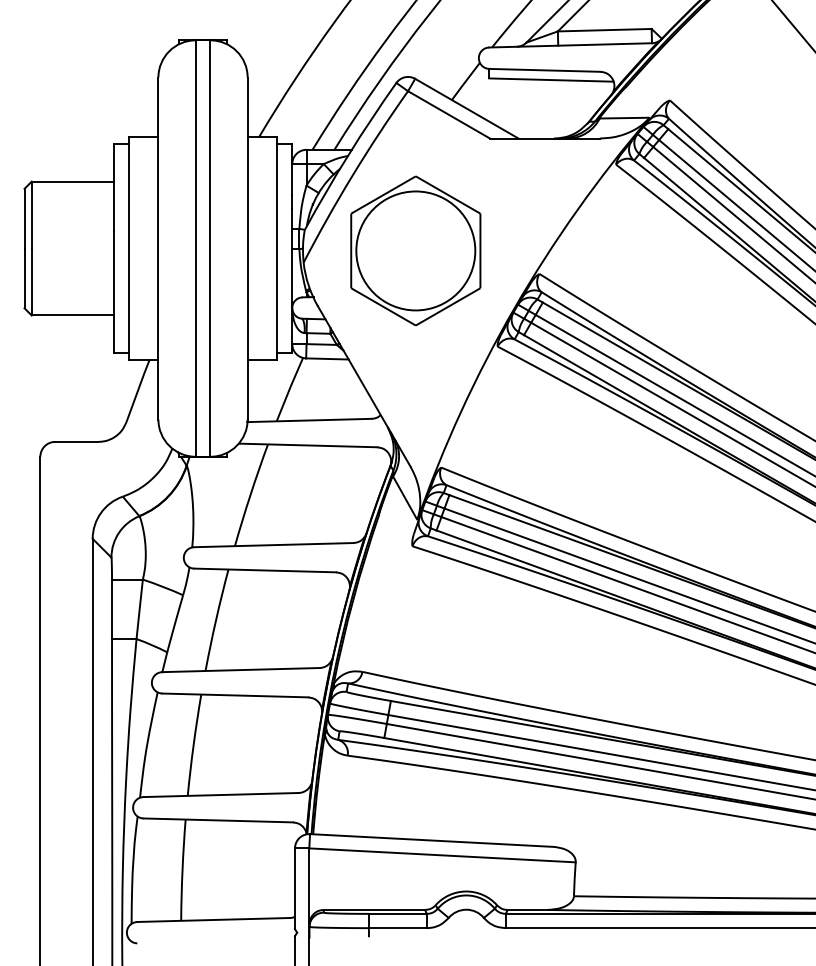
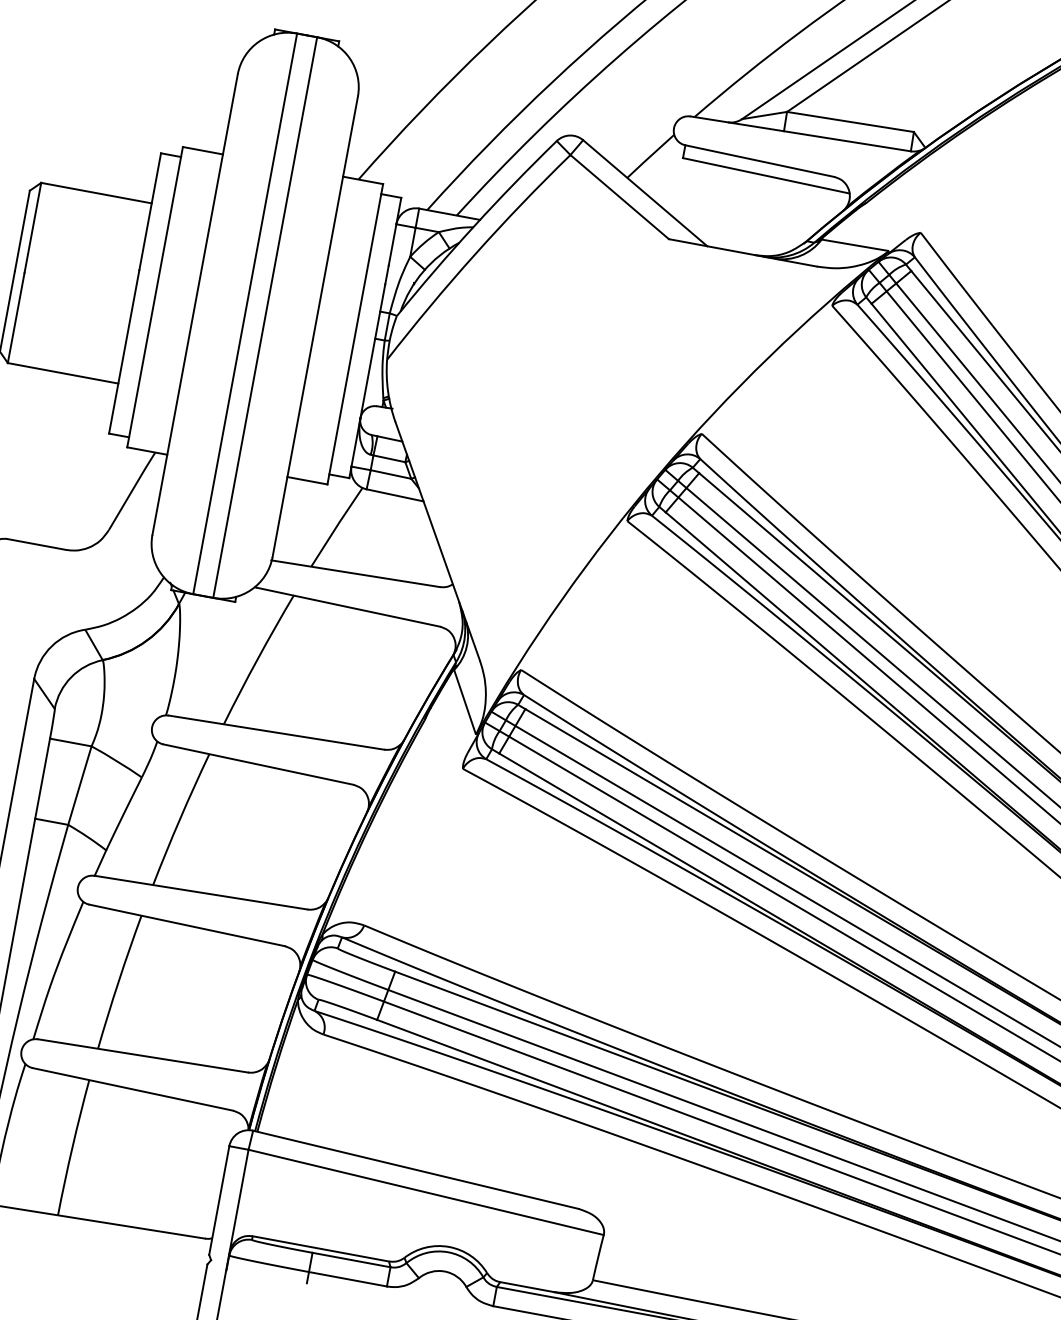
part: (415, 250) -> (540, 371), removed

